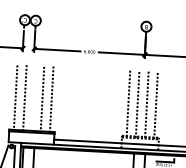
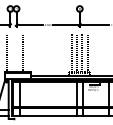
line: (24, 98) -> (12, 53), removed
line: (52, 99) -> (28, 53), removed

